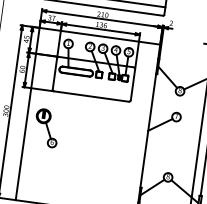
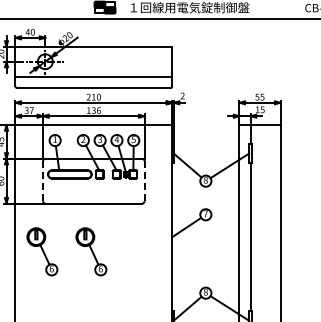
line: (55, 73) -> (43, 180), solid -> dashed
line: (132, 84) -> (144, 181), solid -> dashed
part: (84, 133) -> (91, 251), added

